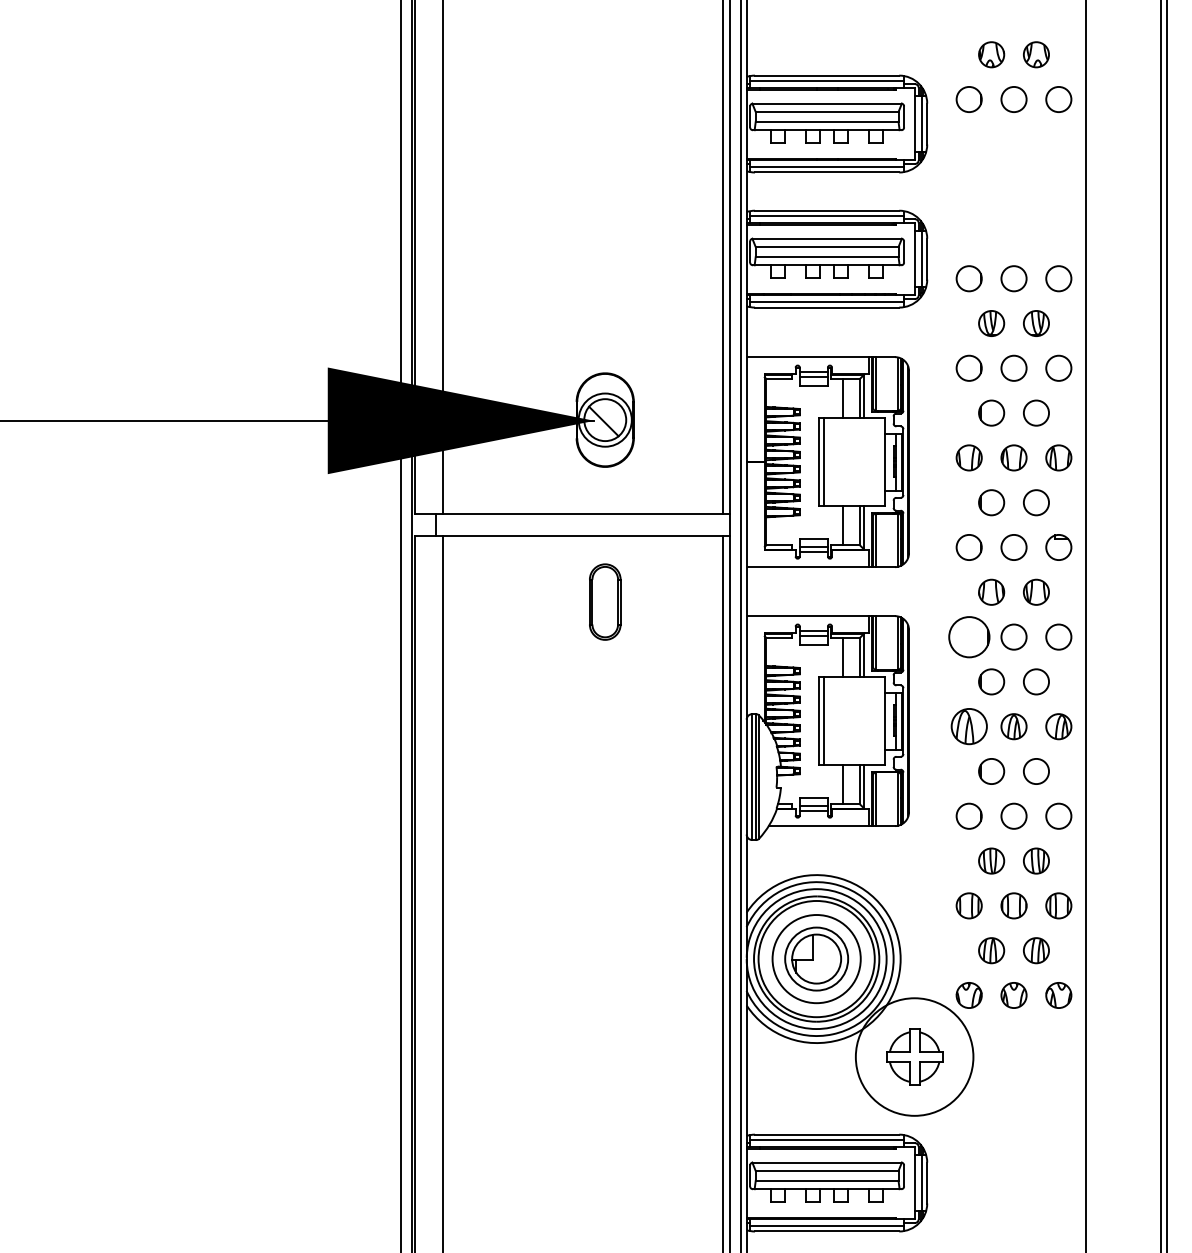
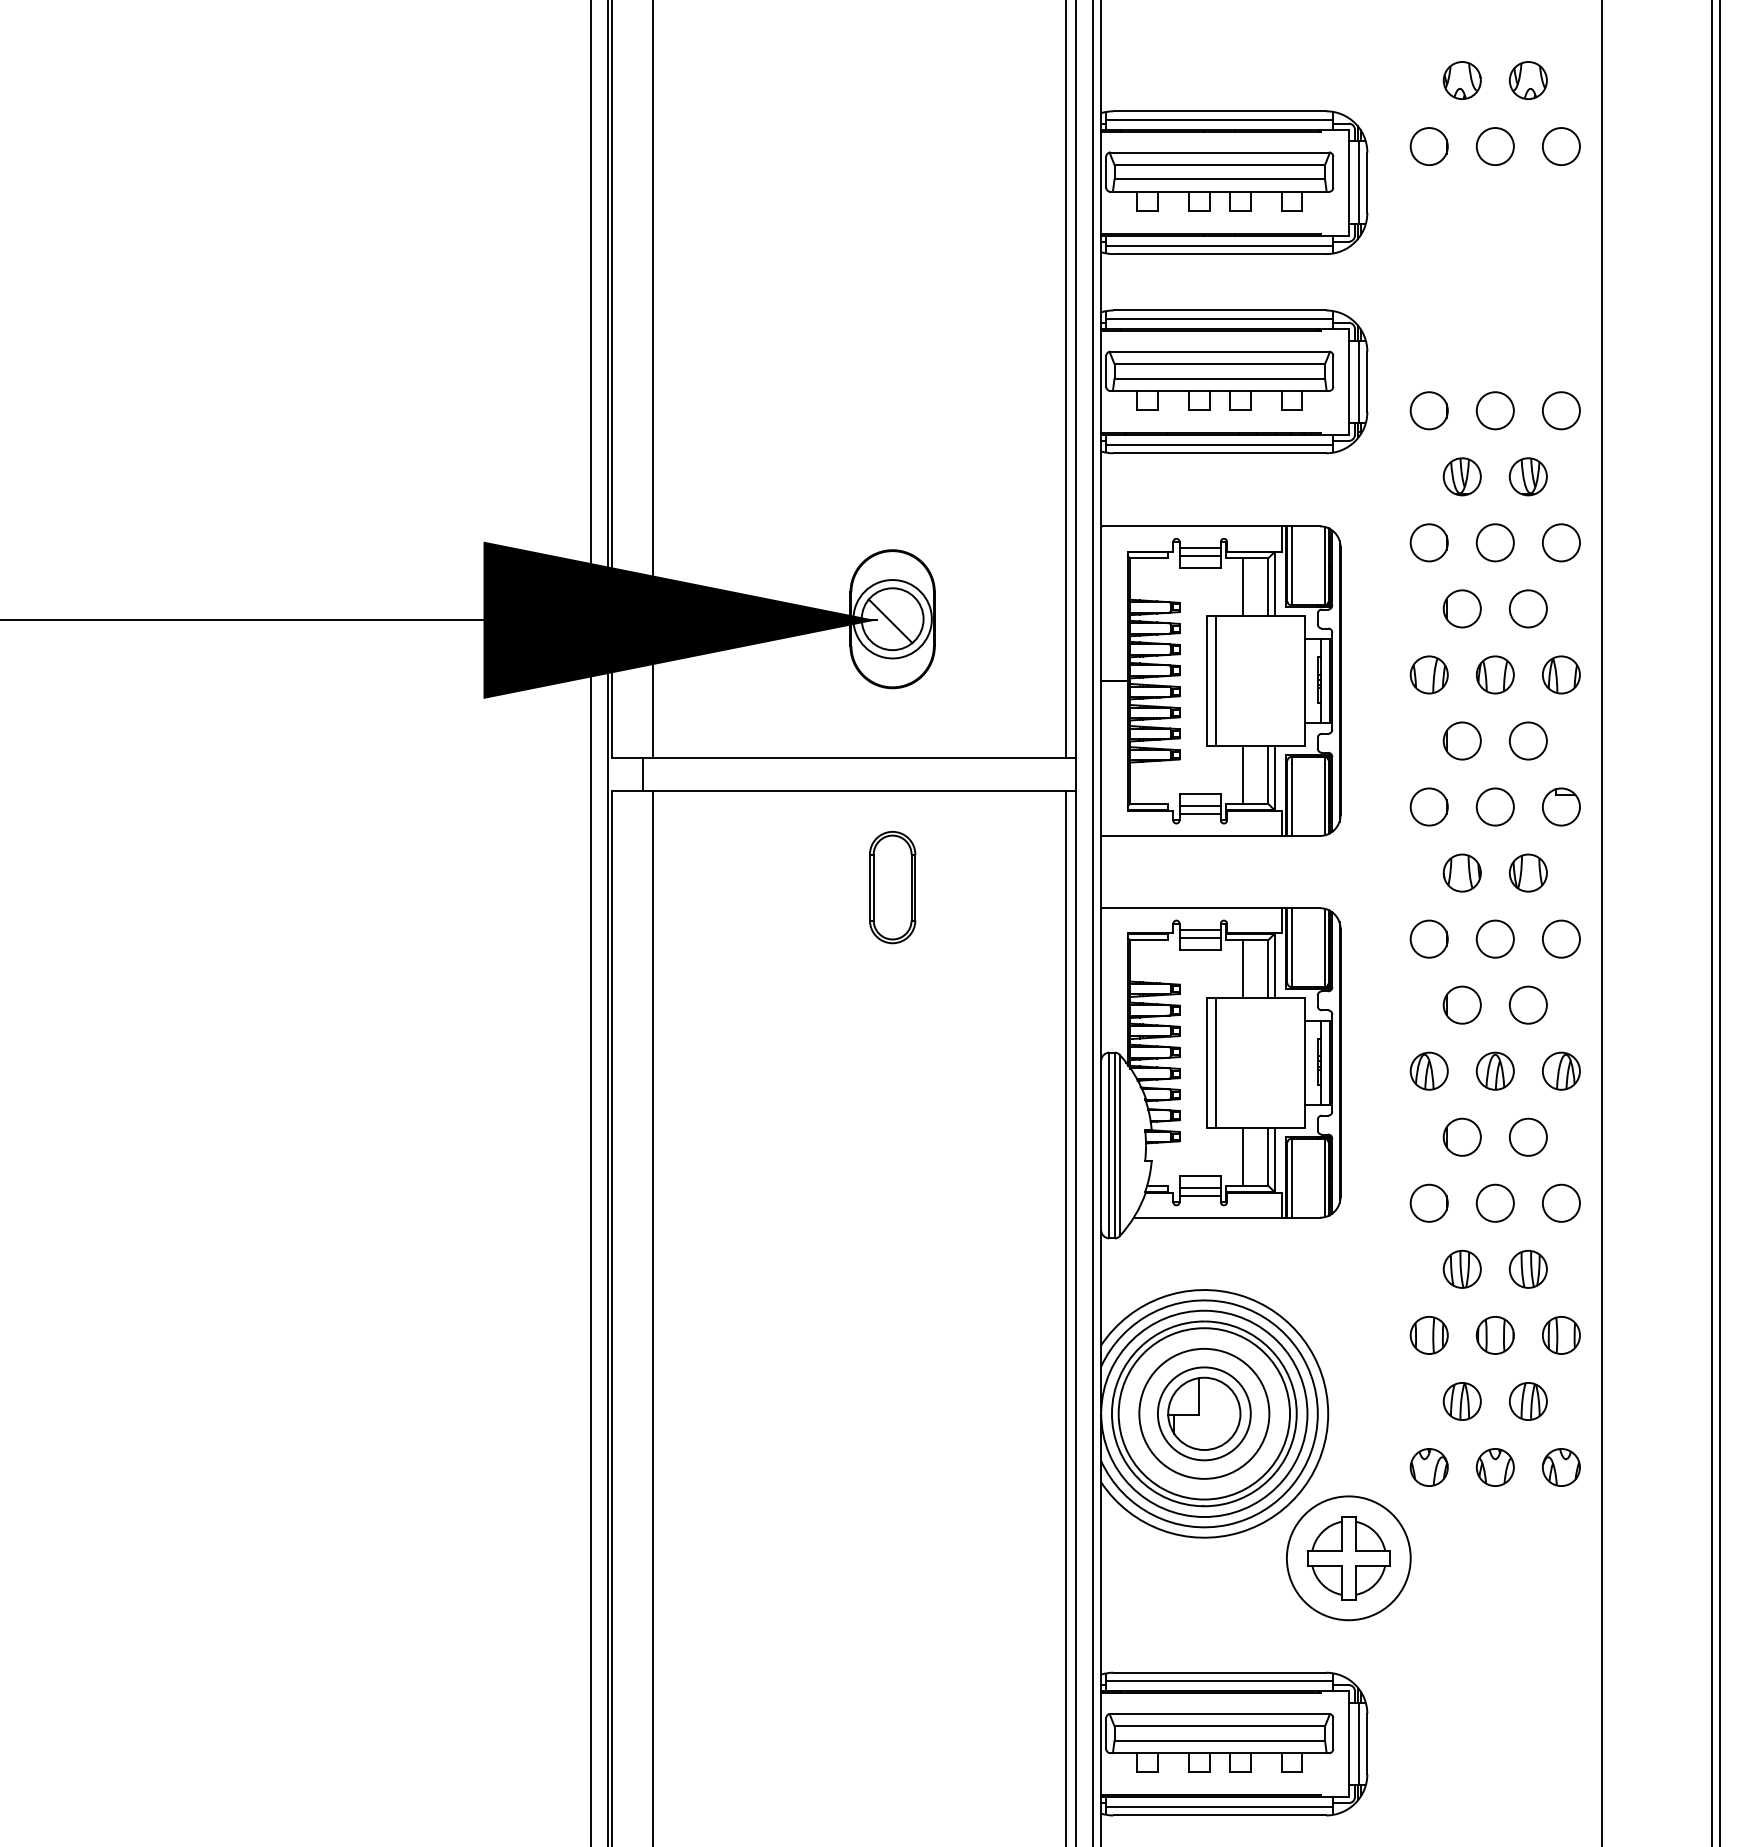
circle: (968, 636) -> (1428, 938), size x0.62
part: (968, 726) -> (1428, 1070), size x0.71
circle: (914, 1057) -> (1348, 1558), size x0.71

